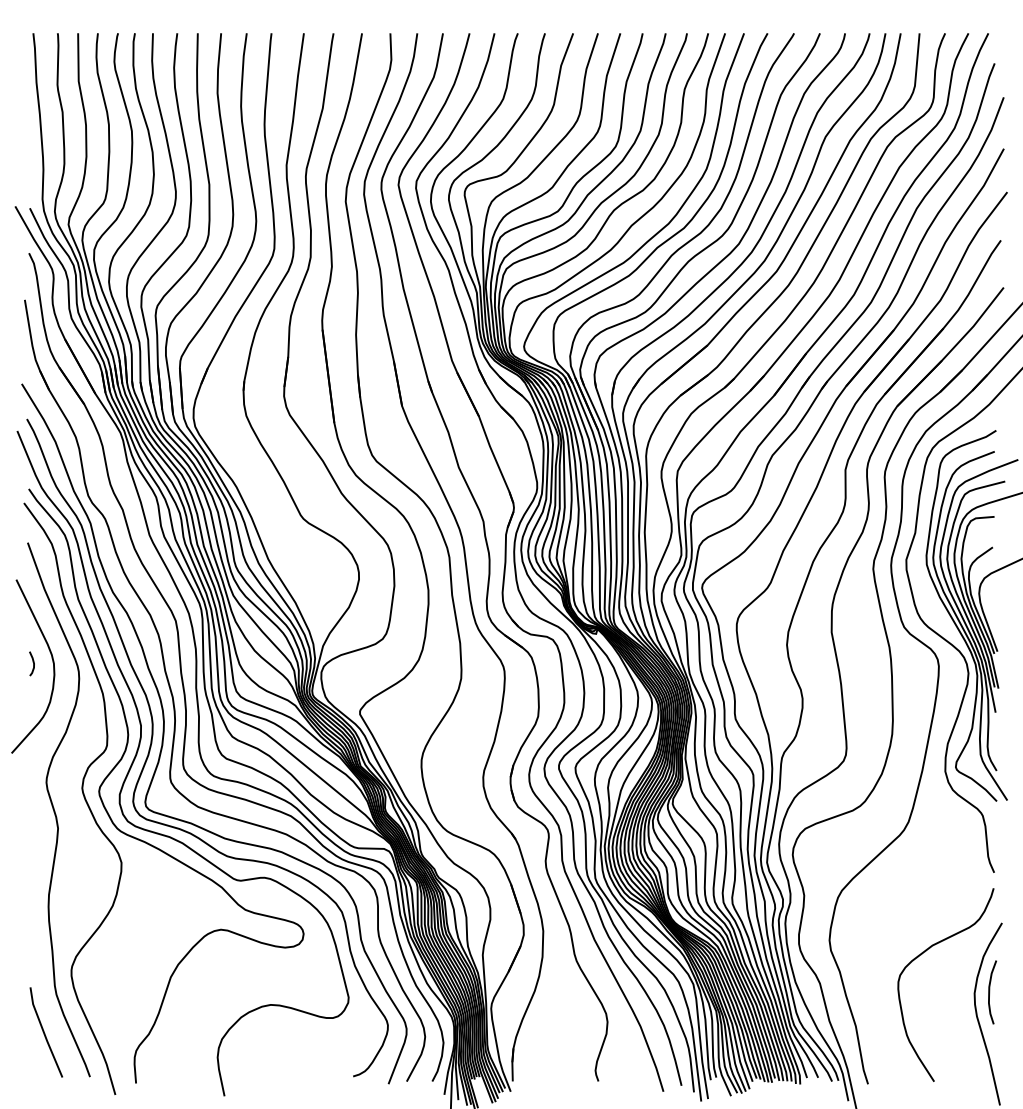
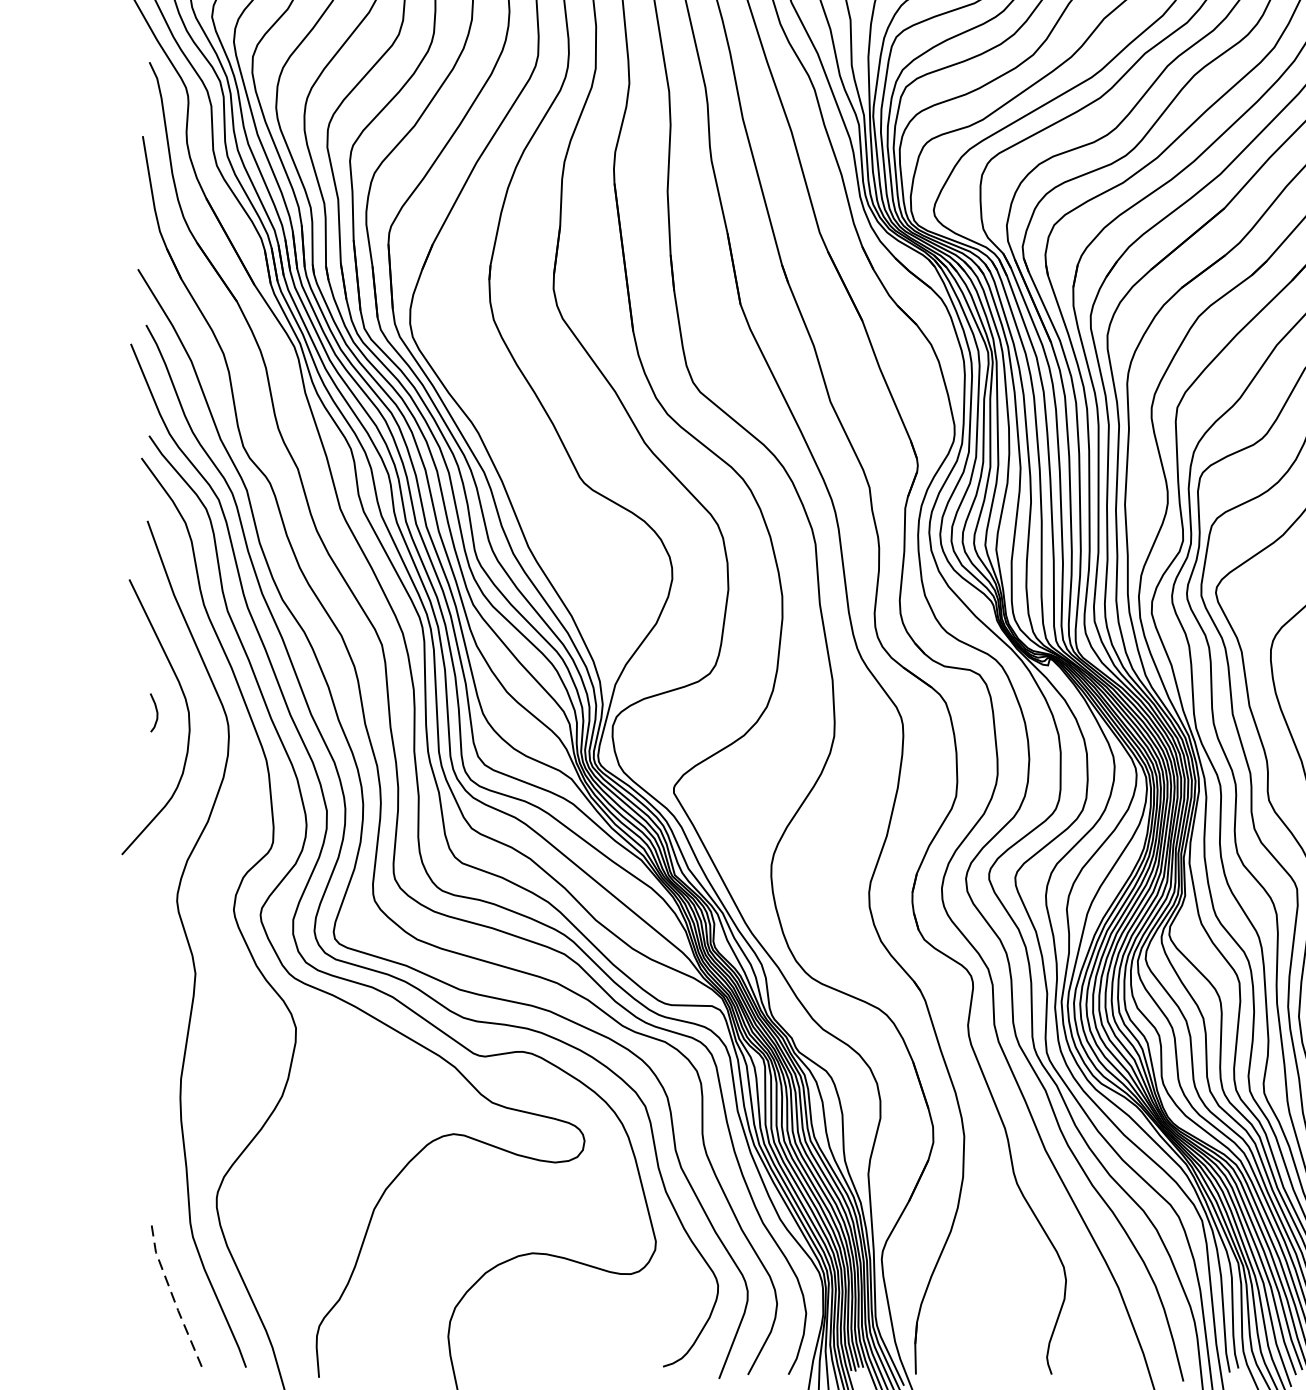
line: (44, 1032) -> (173, 1296), solid -> dashed

